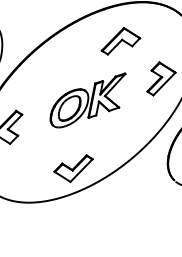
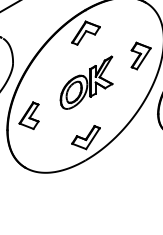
part: (120, 41) -> (85, 32), moved

